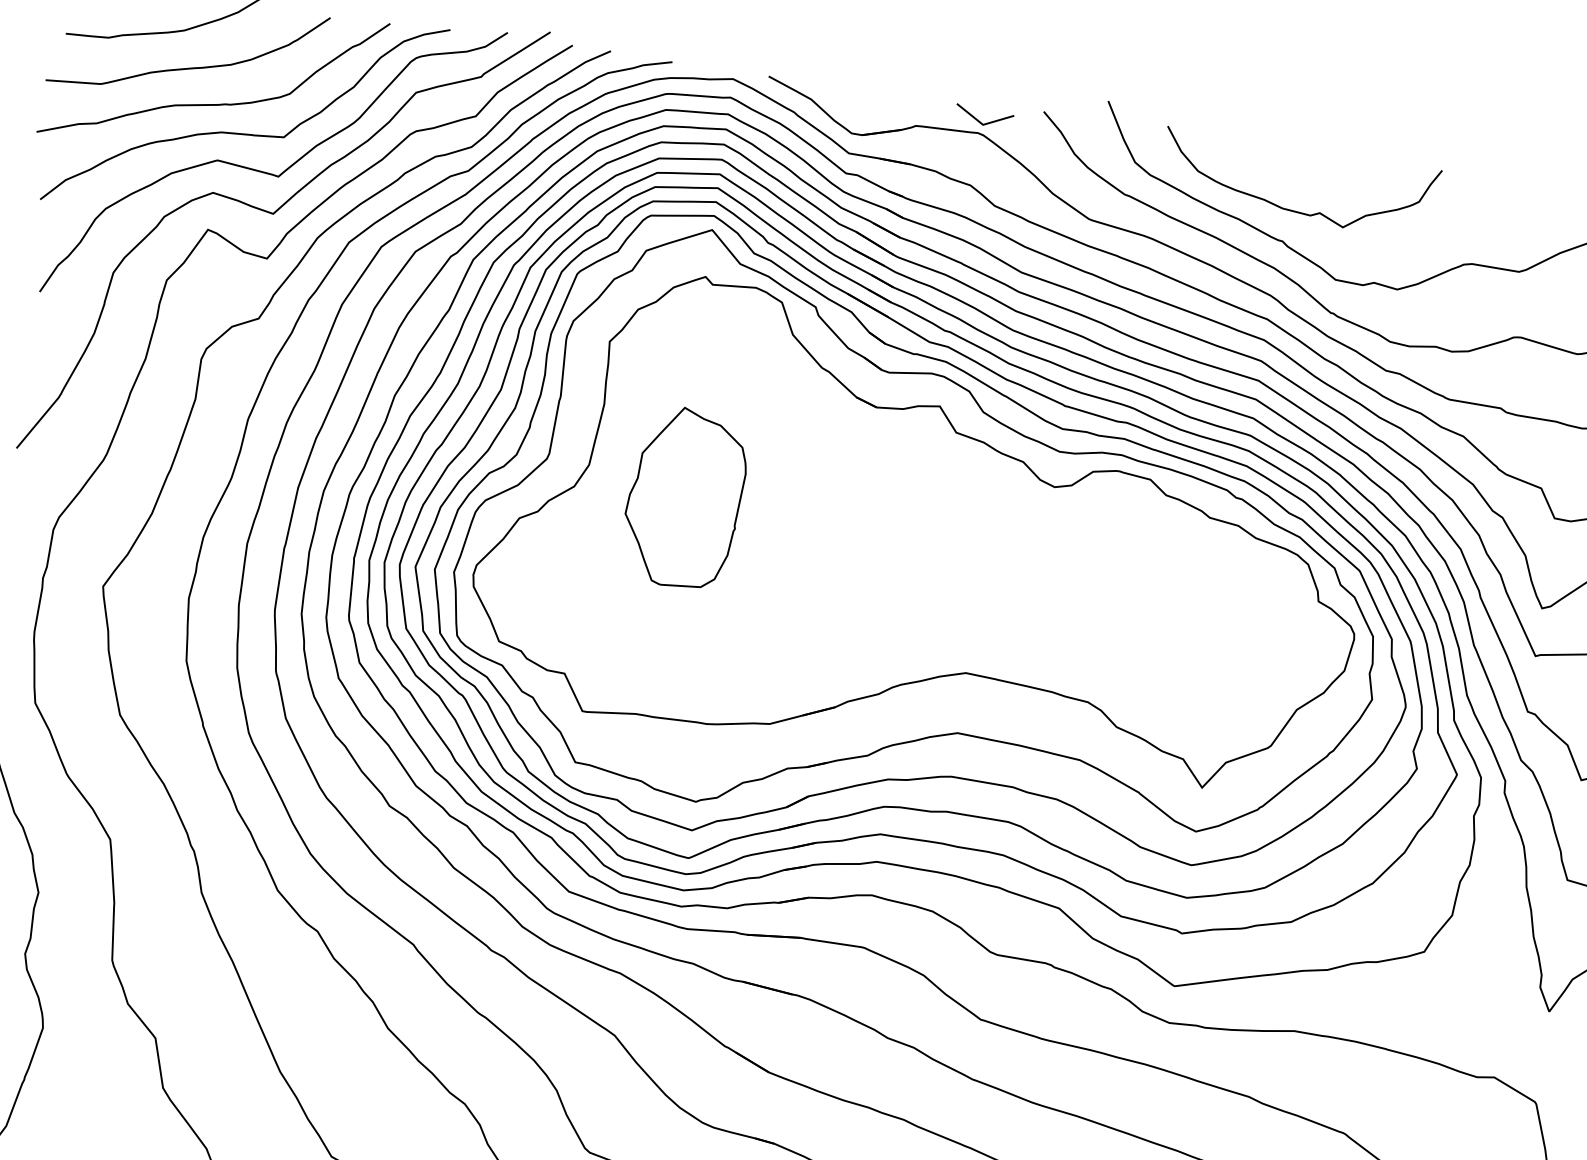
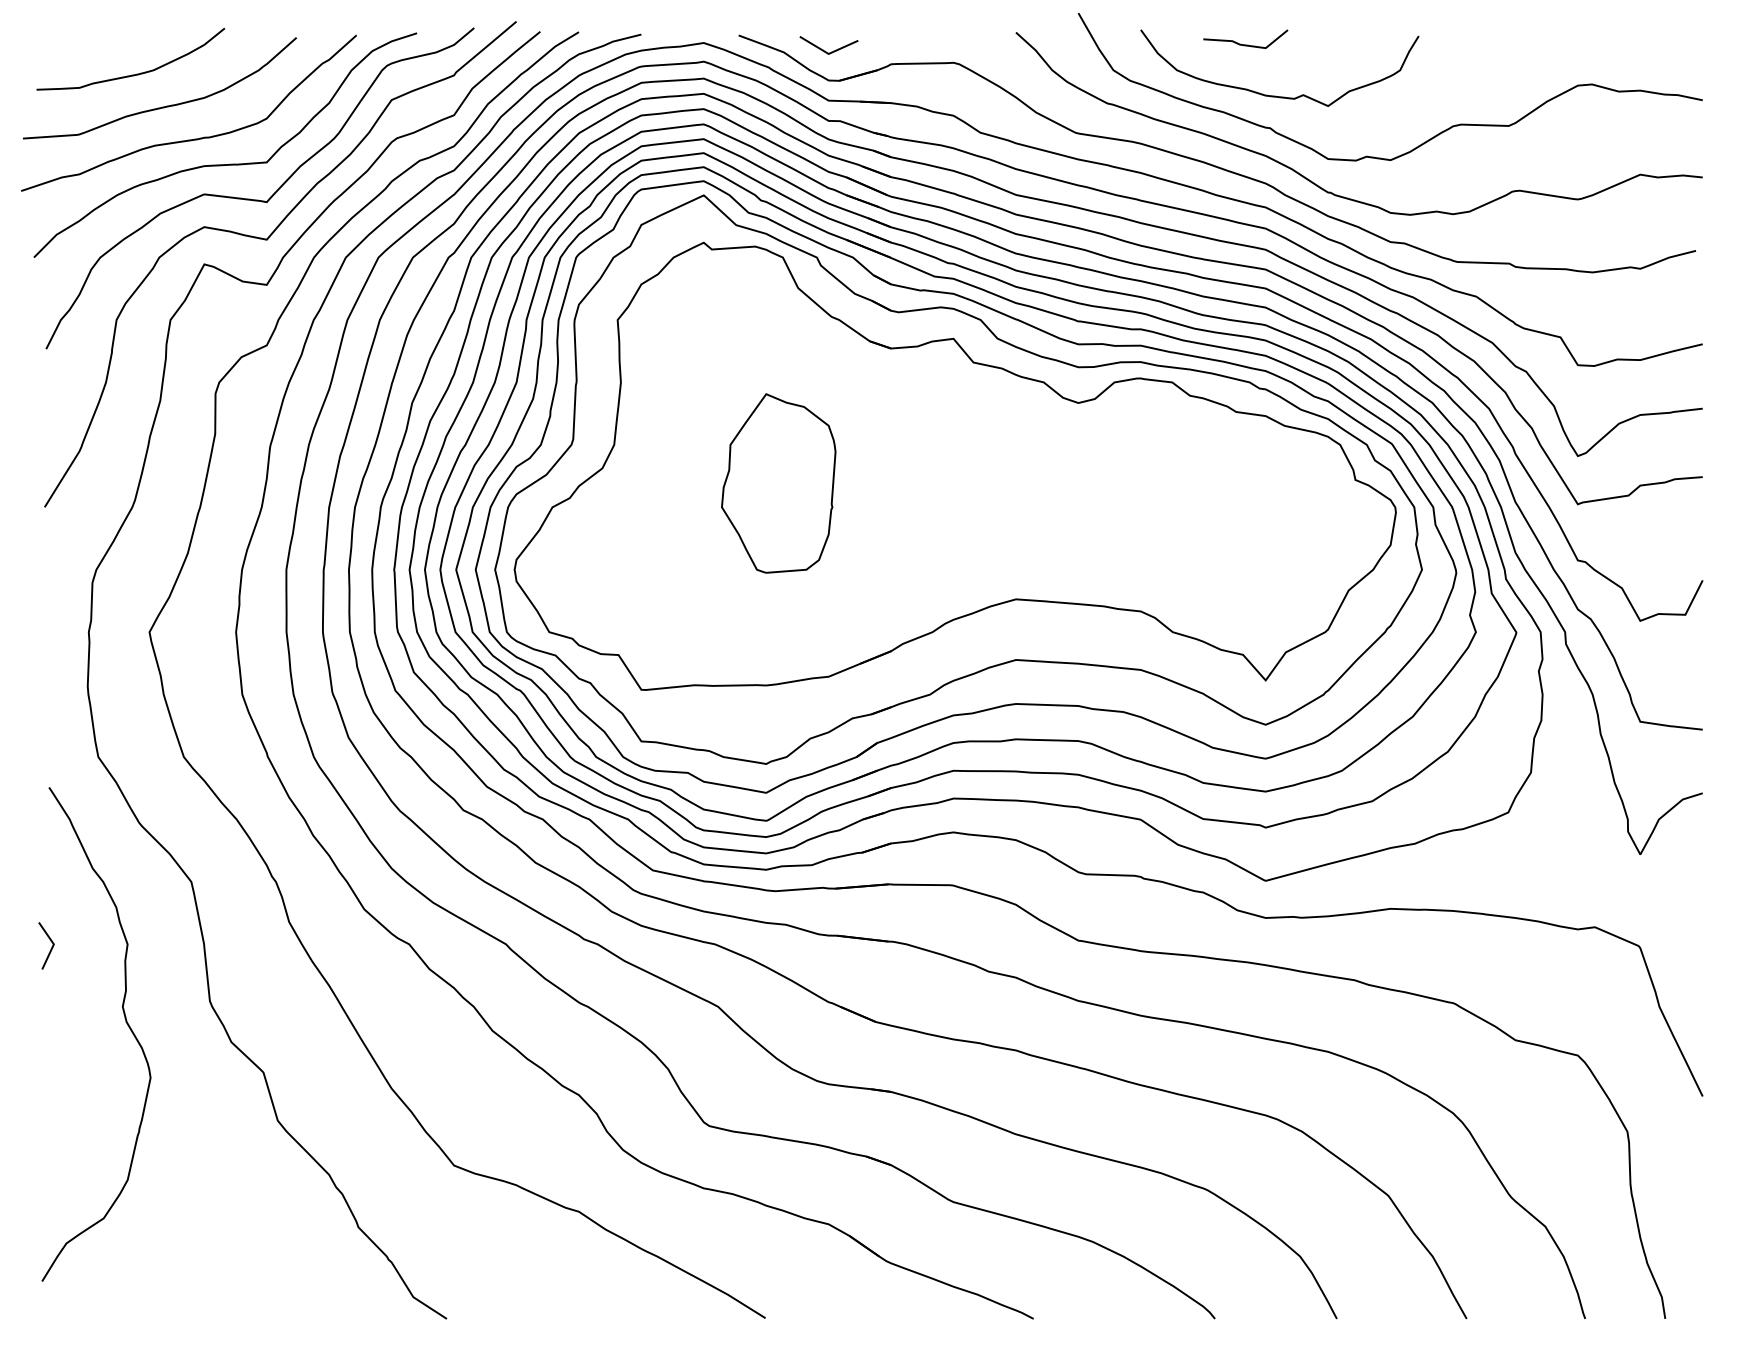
line: (981, 122) -> (826, 51), moved
line: (1269, 155) -> (1245, 44), added
part: (684, 497) -> (778, 483), moved

